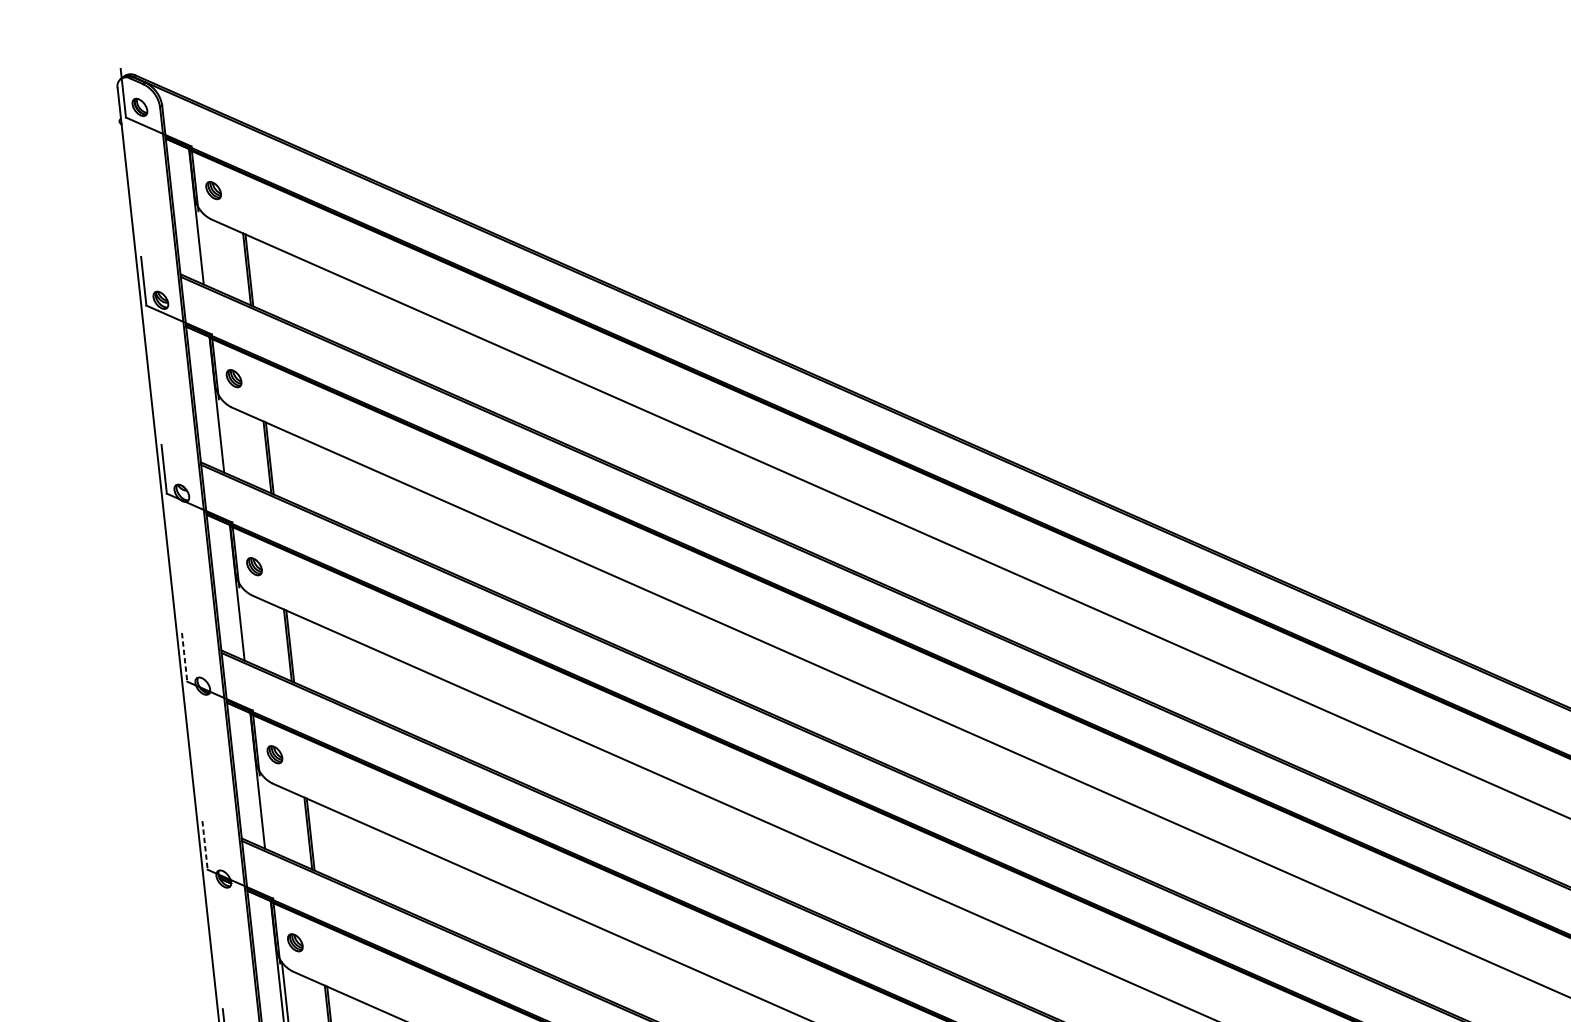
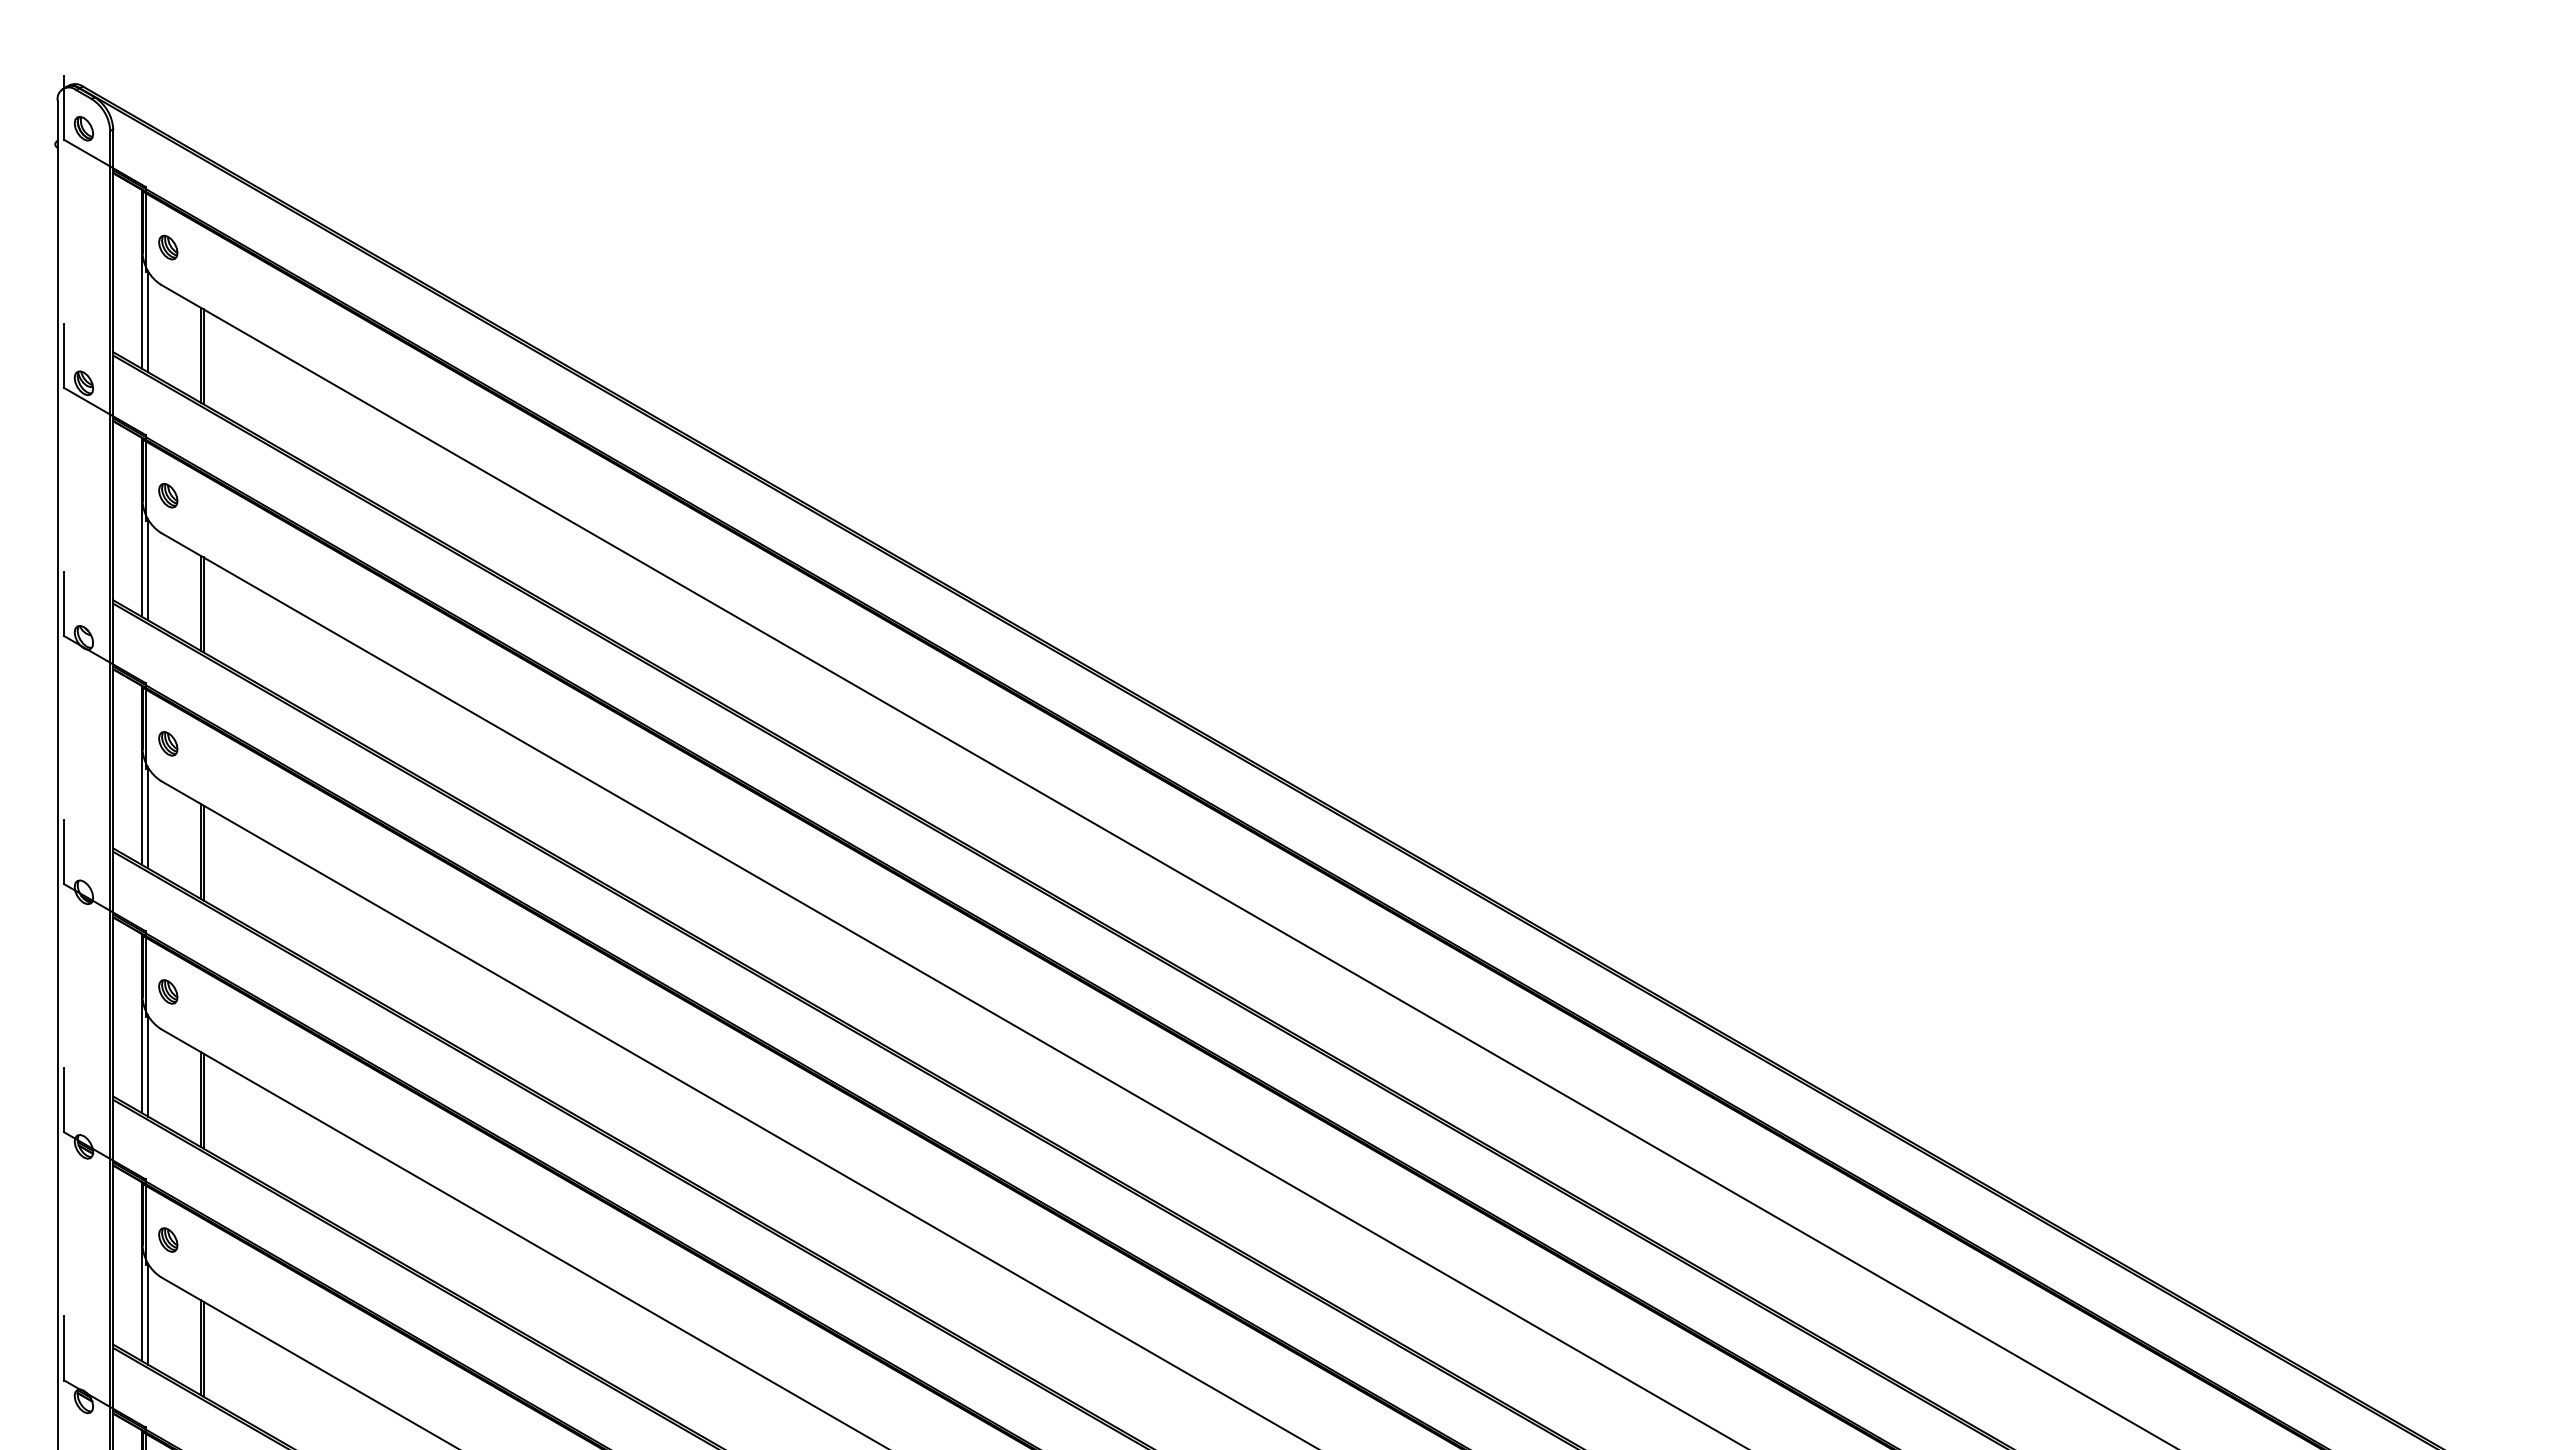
line: (204, 248) -> (148, 321), added
line: (225, 436) -> (148, 569), added
line: (245, 624) -> (148, 817), added
line: (184, 657) -> (64, 852), dashed -> solid
line: (265, 812) -> (148, 1065), added
line: (205, 845) -> (64, 1100), dashed -> solid

